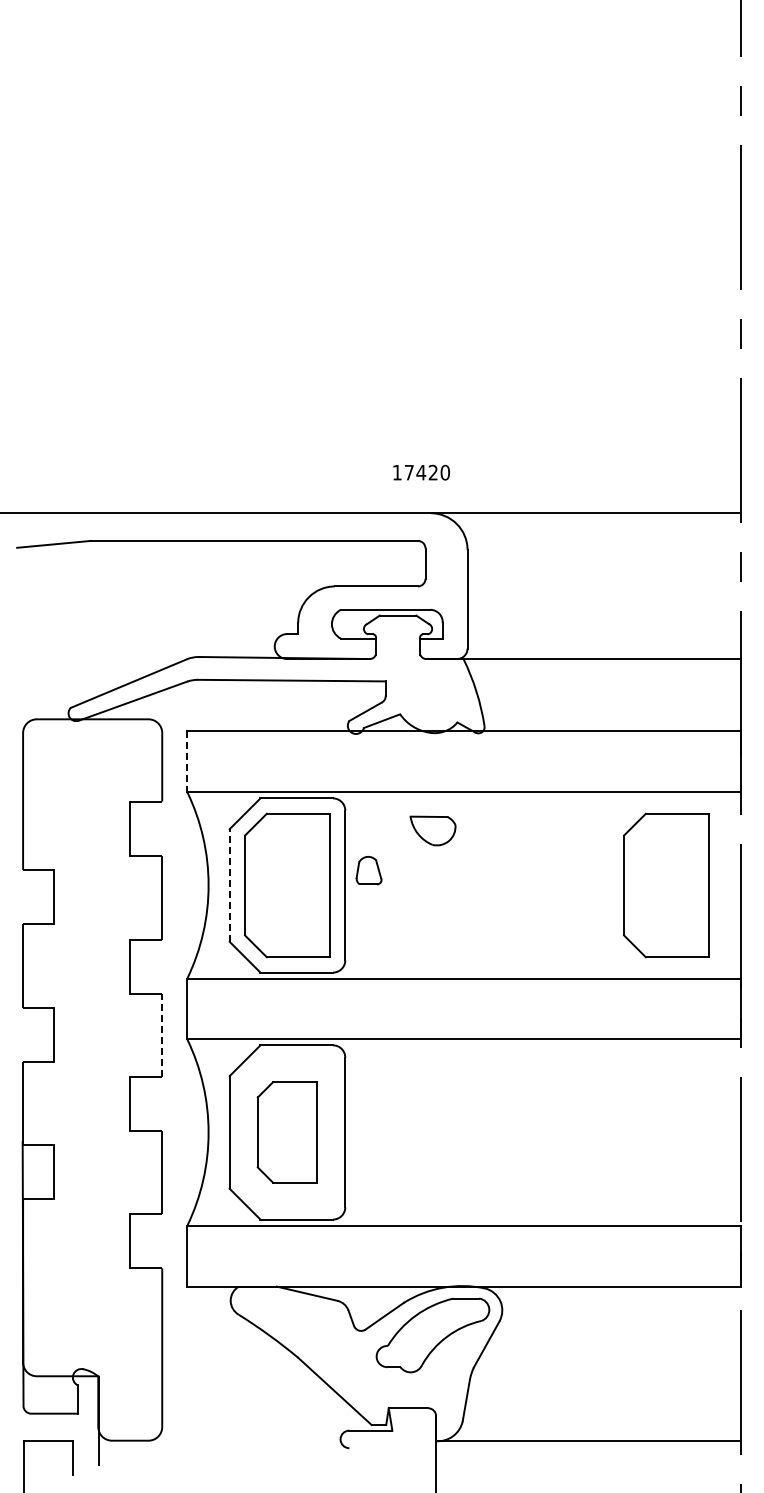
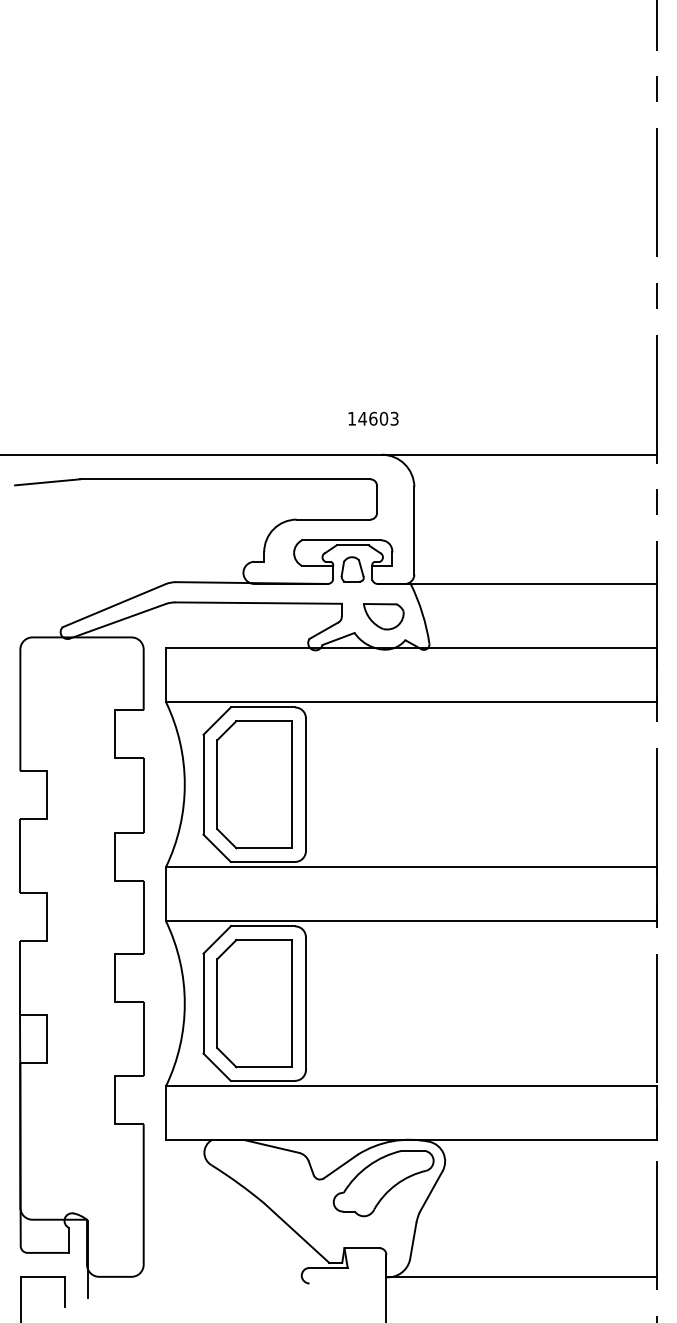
text: (427, 472) -> (378, 418), 17420 -> 14603
line: (187, 762) -> (166, 675), dashed -> solid
part: (432, 830) -> (383, 616), moved
part: (368, 870) -> (352, 569), moved
line: (229, 885) -> (203, 784), dashed -> solid
part: (666, 885) -> (590, 784), removed
line: (162, 1035) -> (143, 917), dashed -> solid
part: (287, 1132) -> (254, 1003), size x1.43

